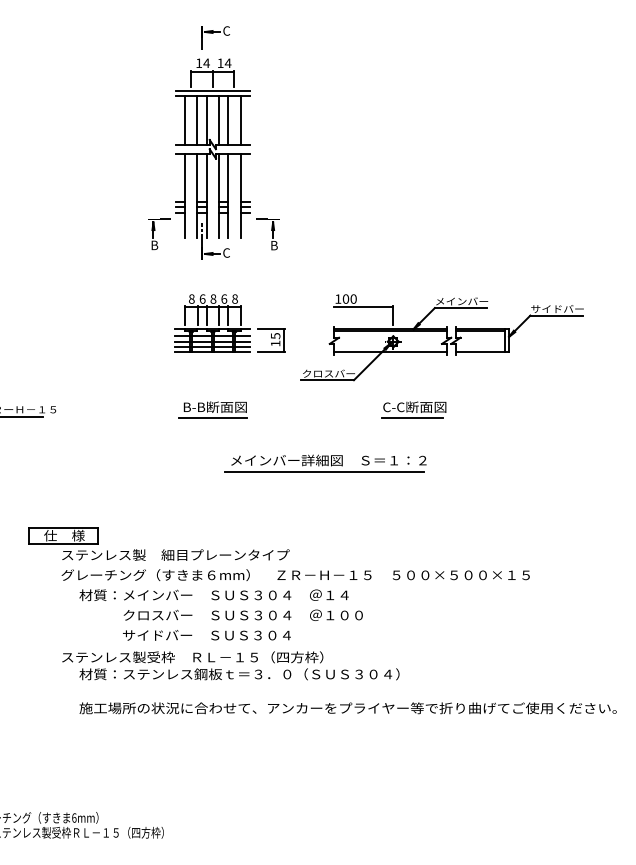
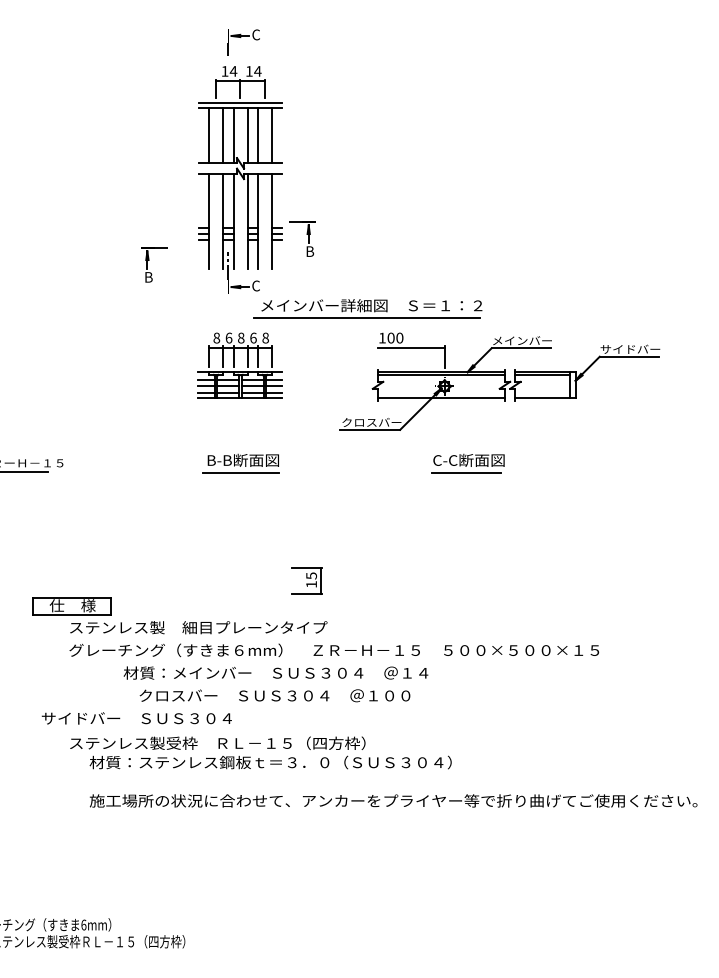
part: (155, 230) -> (149, 260), moved
part: (267, 234) -> (302, 238), moved
part: (271, 340) -> (306, 580), moved
part: (325, 463) -> (367, 308), moved
text: (213, 594) -> (275, 672), moved
text: (206, 635) -> (136, 718), moved

